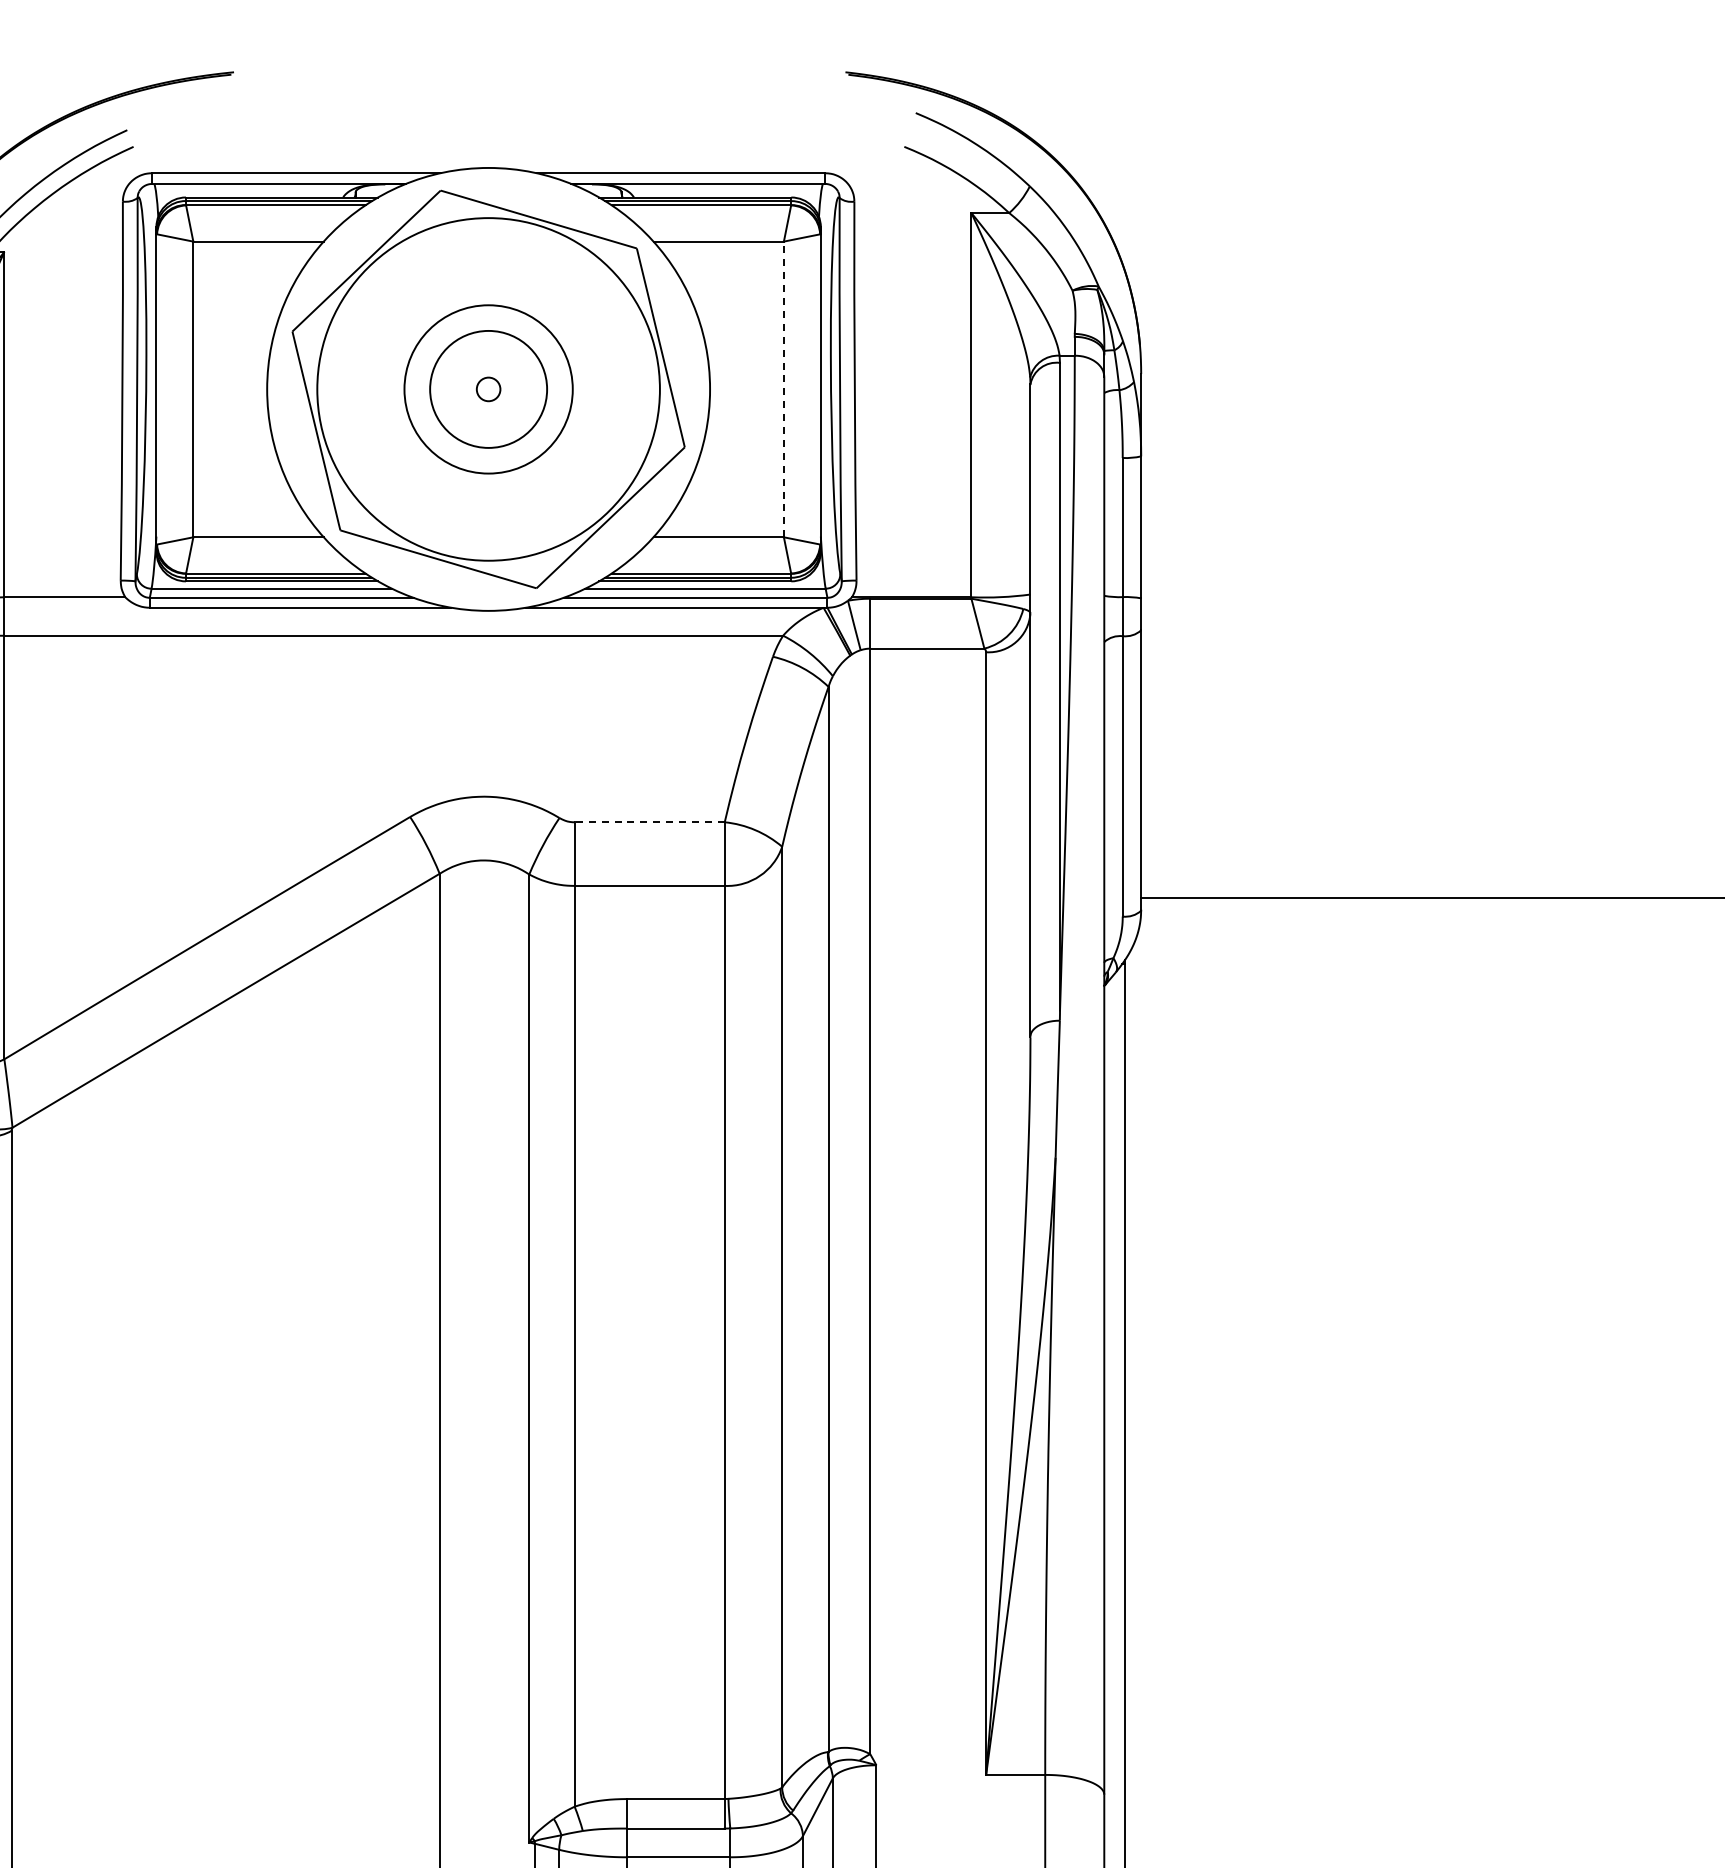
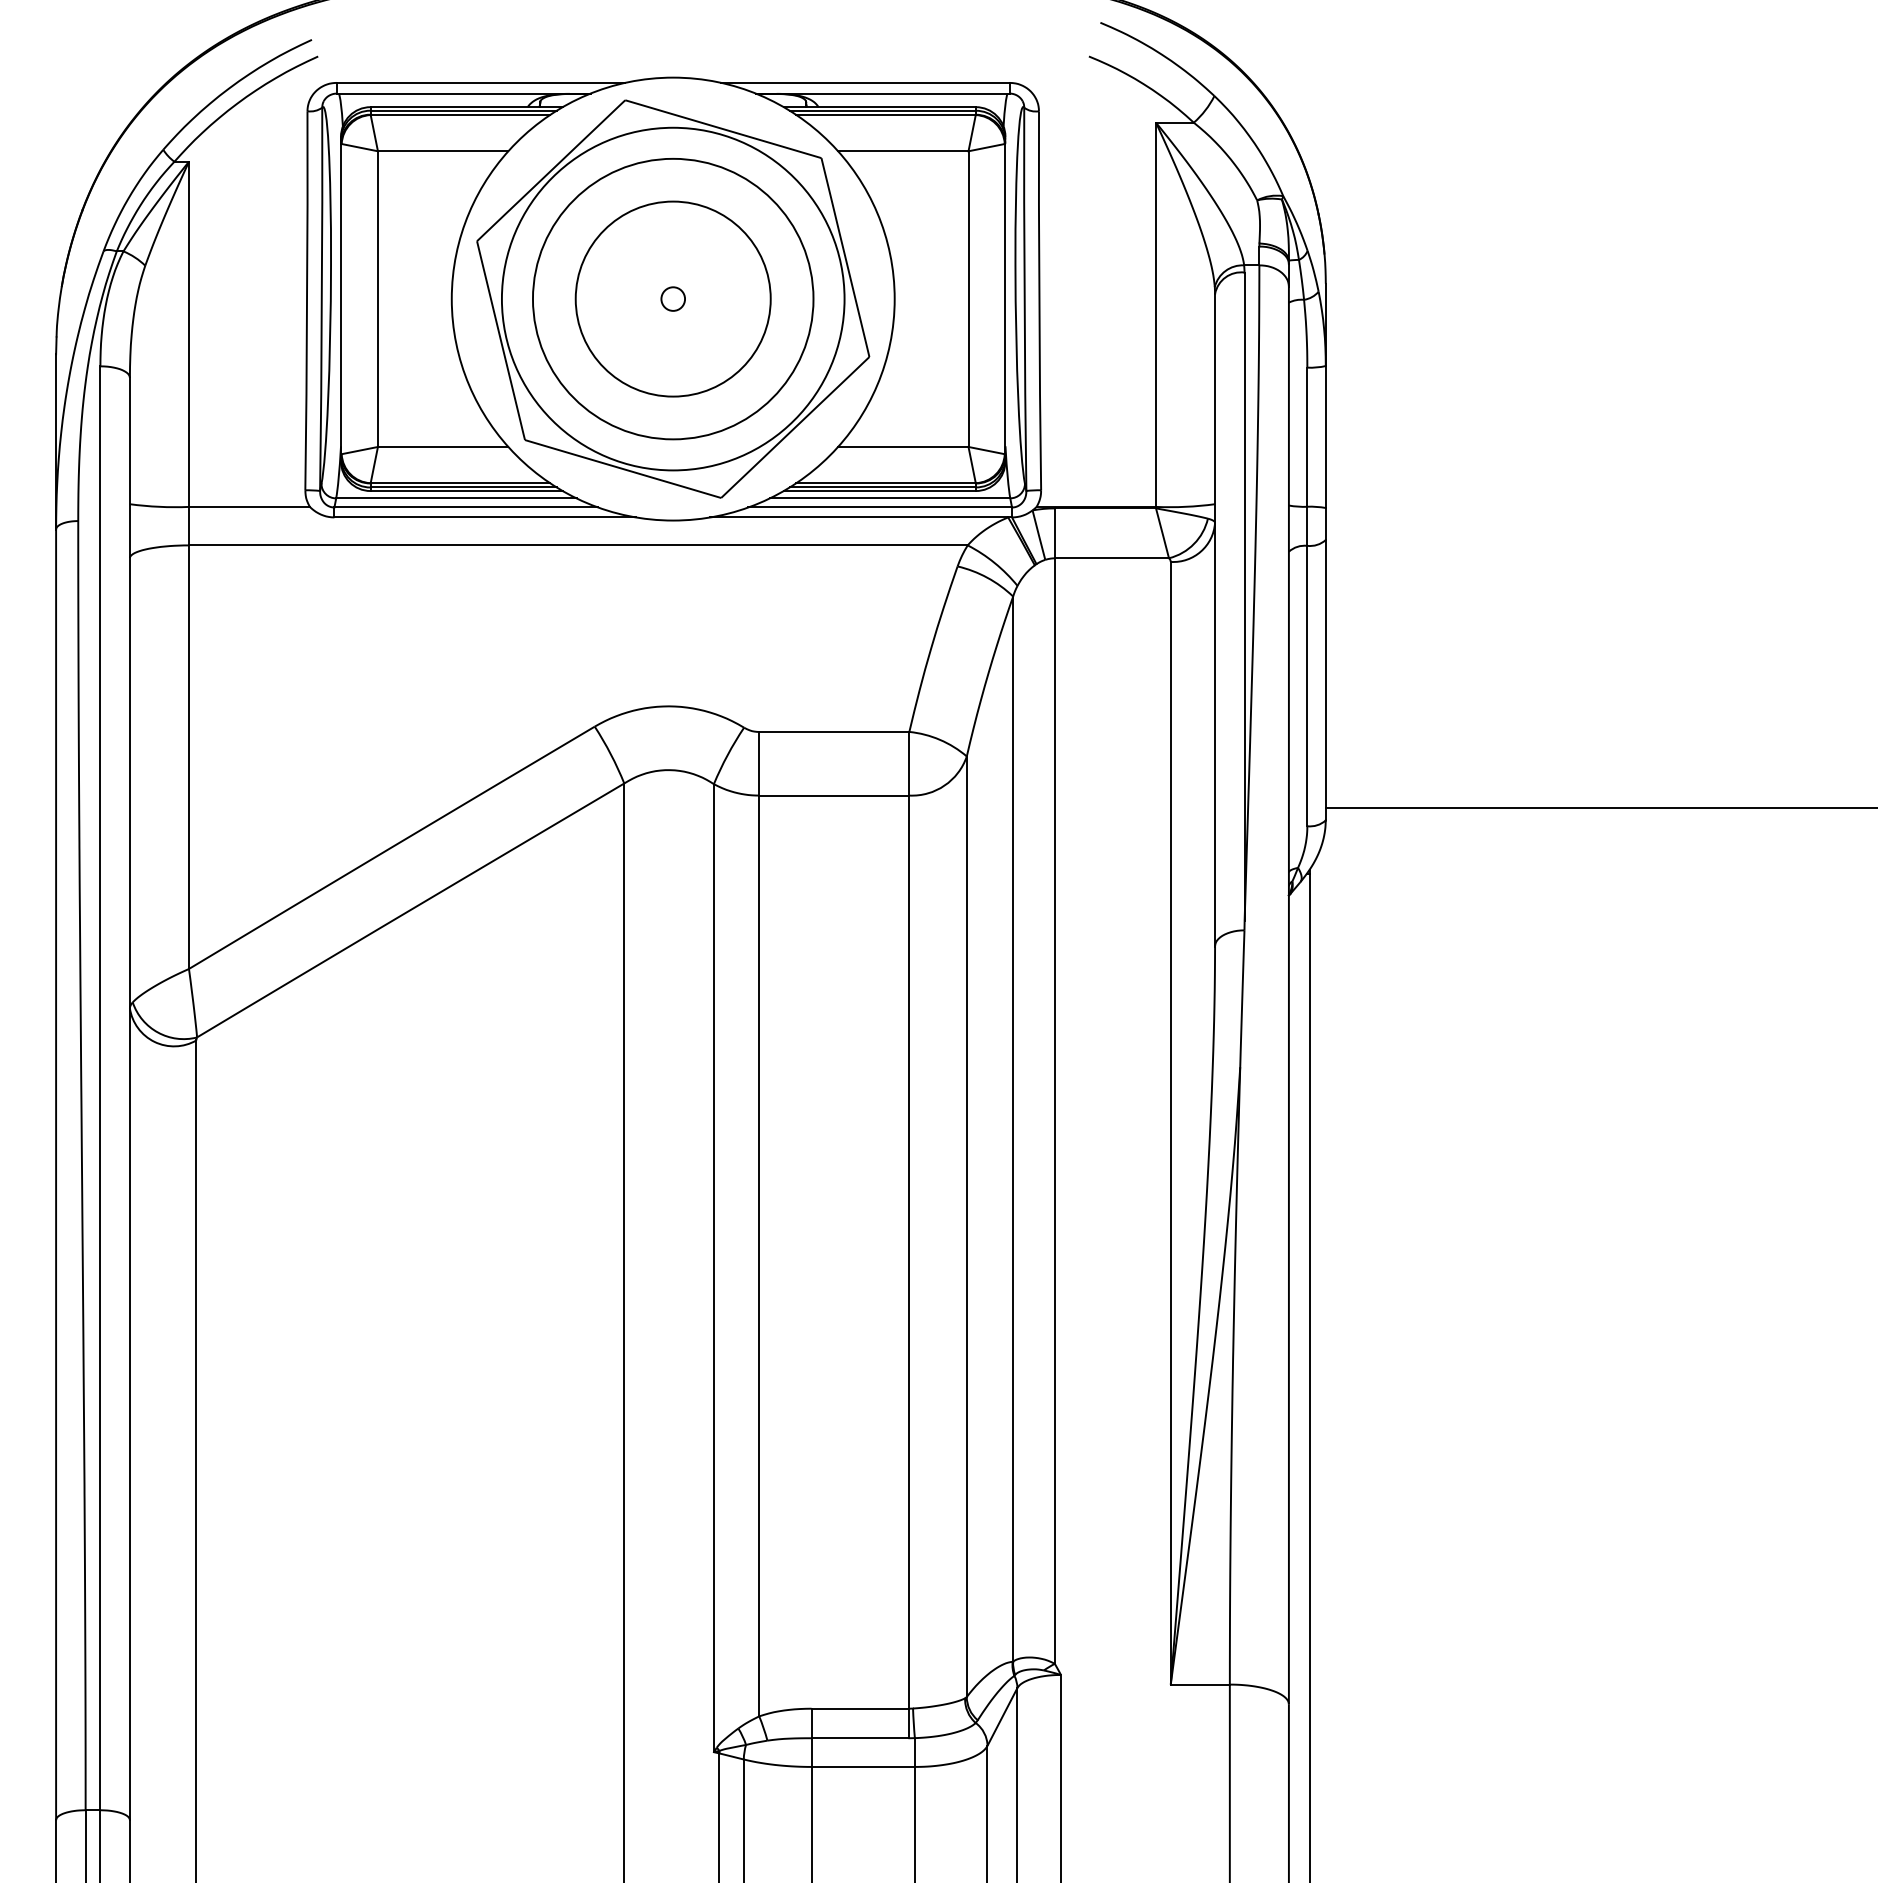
circle: (487, 388) -> (672, 298), size x1.67
circle: (487, 388) -> (672, 298), size x1.67
line: (783, 389) -> (968, 299), dashed -> solid
line: (648, 821) -> (833, 731), dashed -> solid

